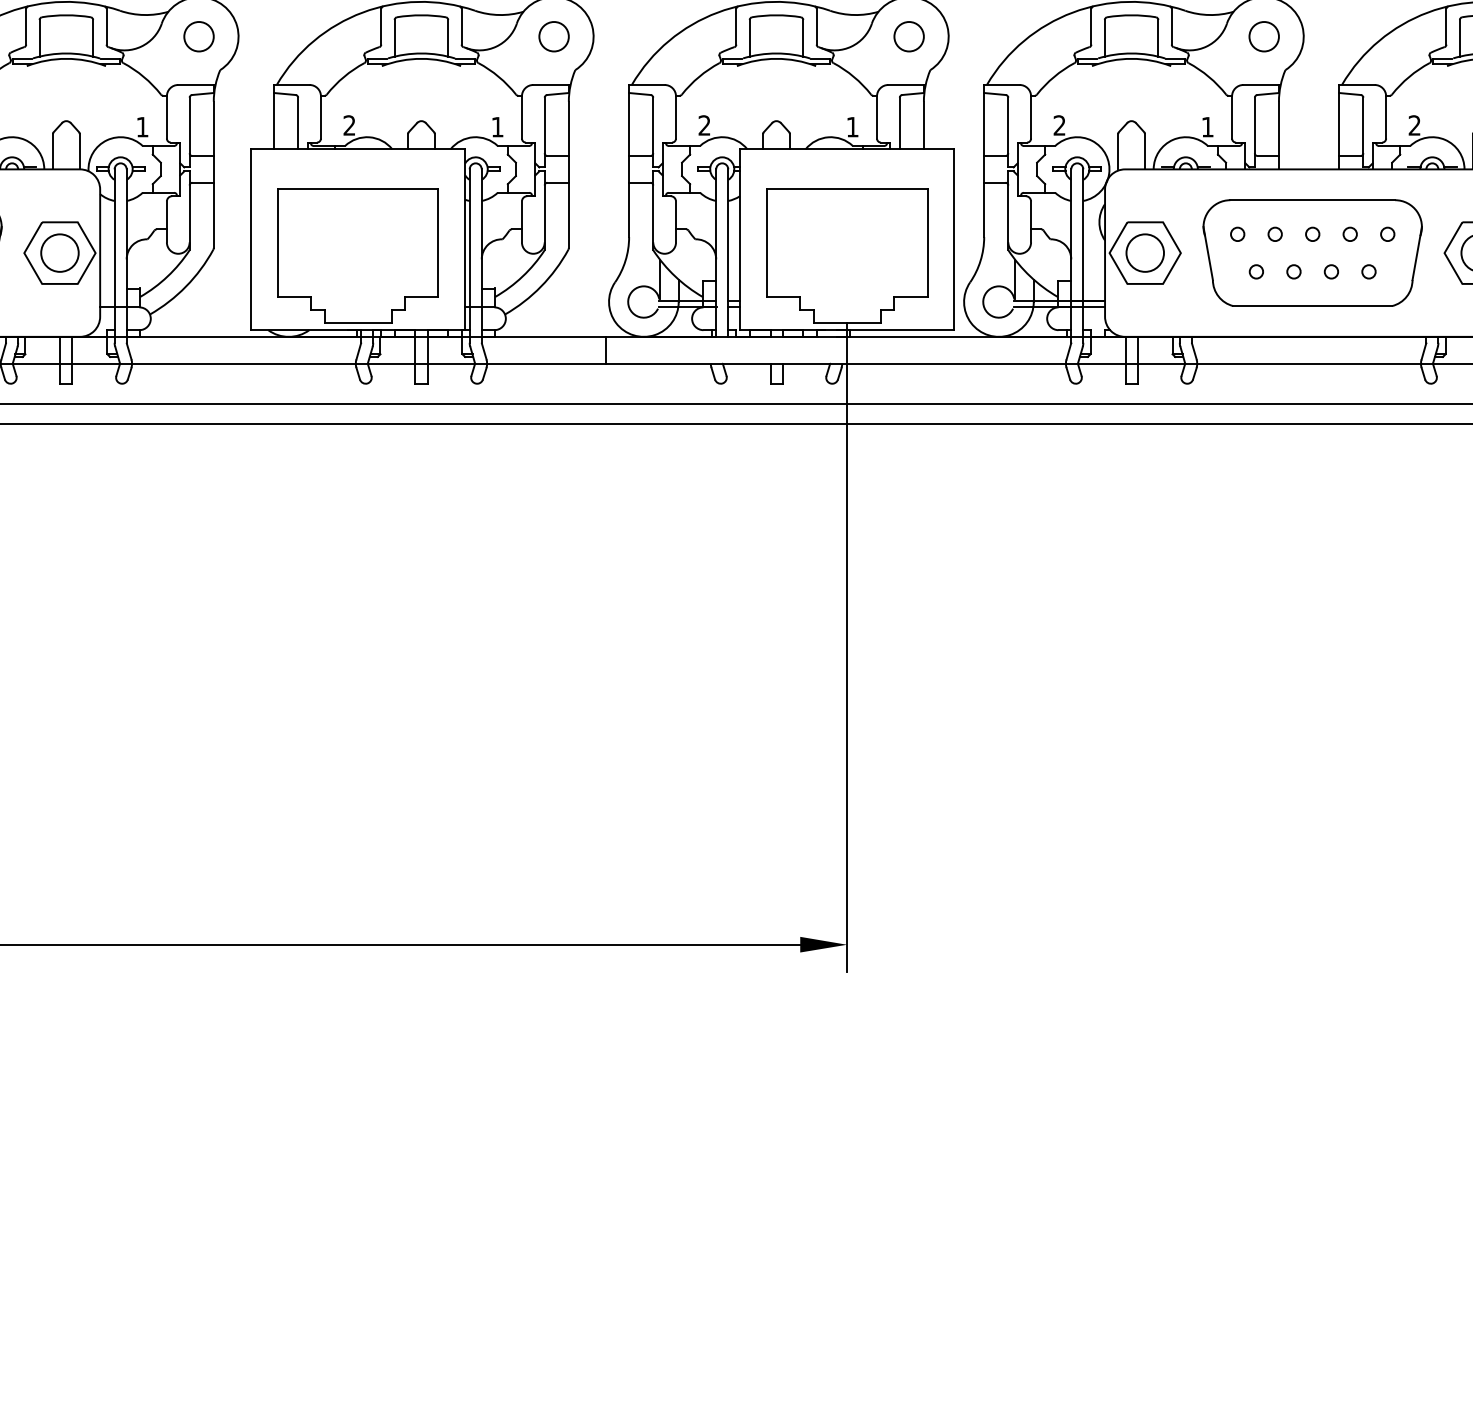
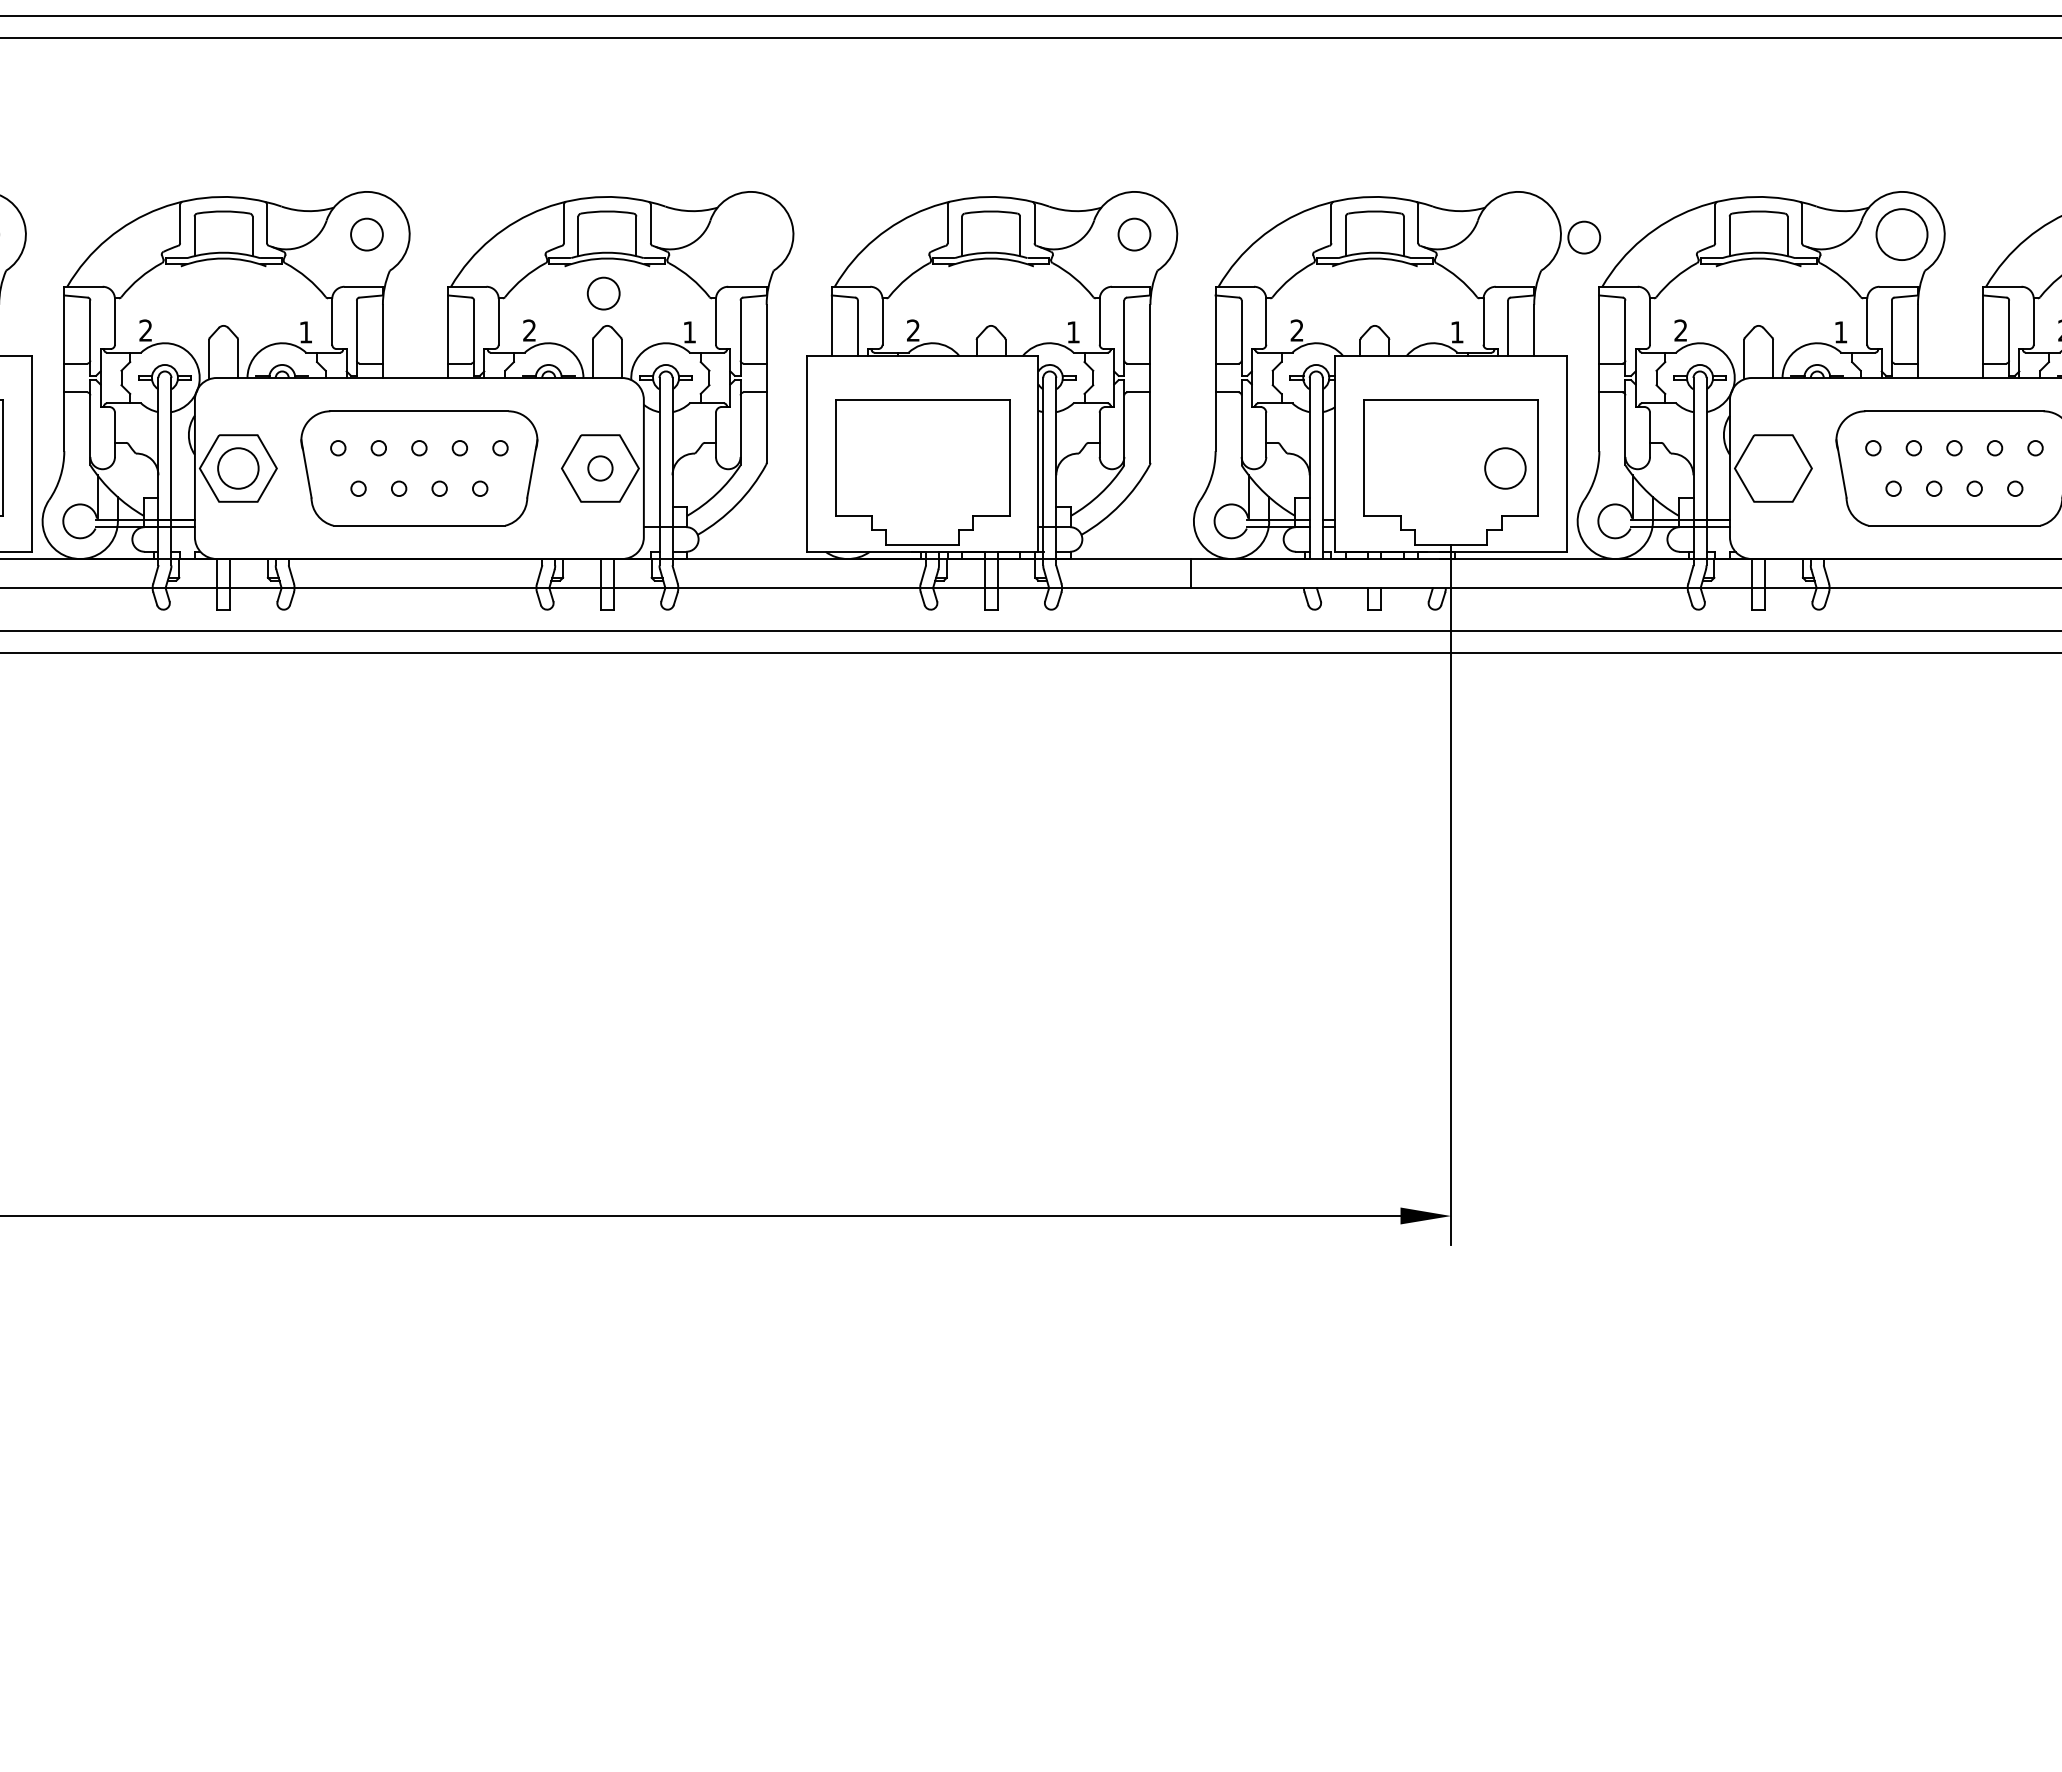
circle: (198, 36) -> (603, 293), moved
circle: (909, 36) -> (1584, 237), moved
circle: (1263, 36) -> (1901, 234), size x1.6
circle: (60, 253) -> (600, 468), size x0.6
circle: (1145, 253) -> (1505, 468), moved

